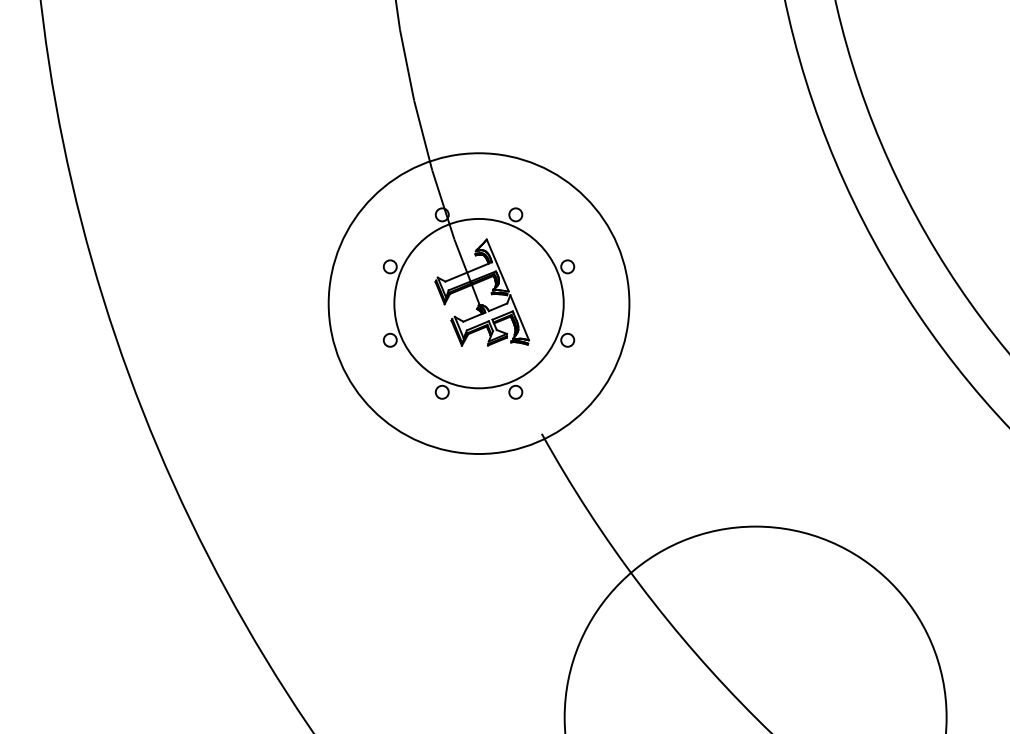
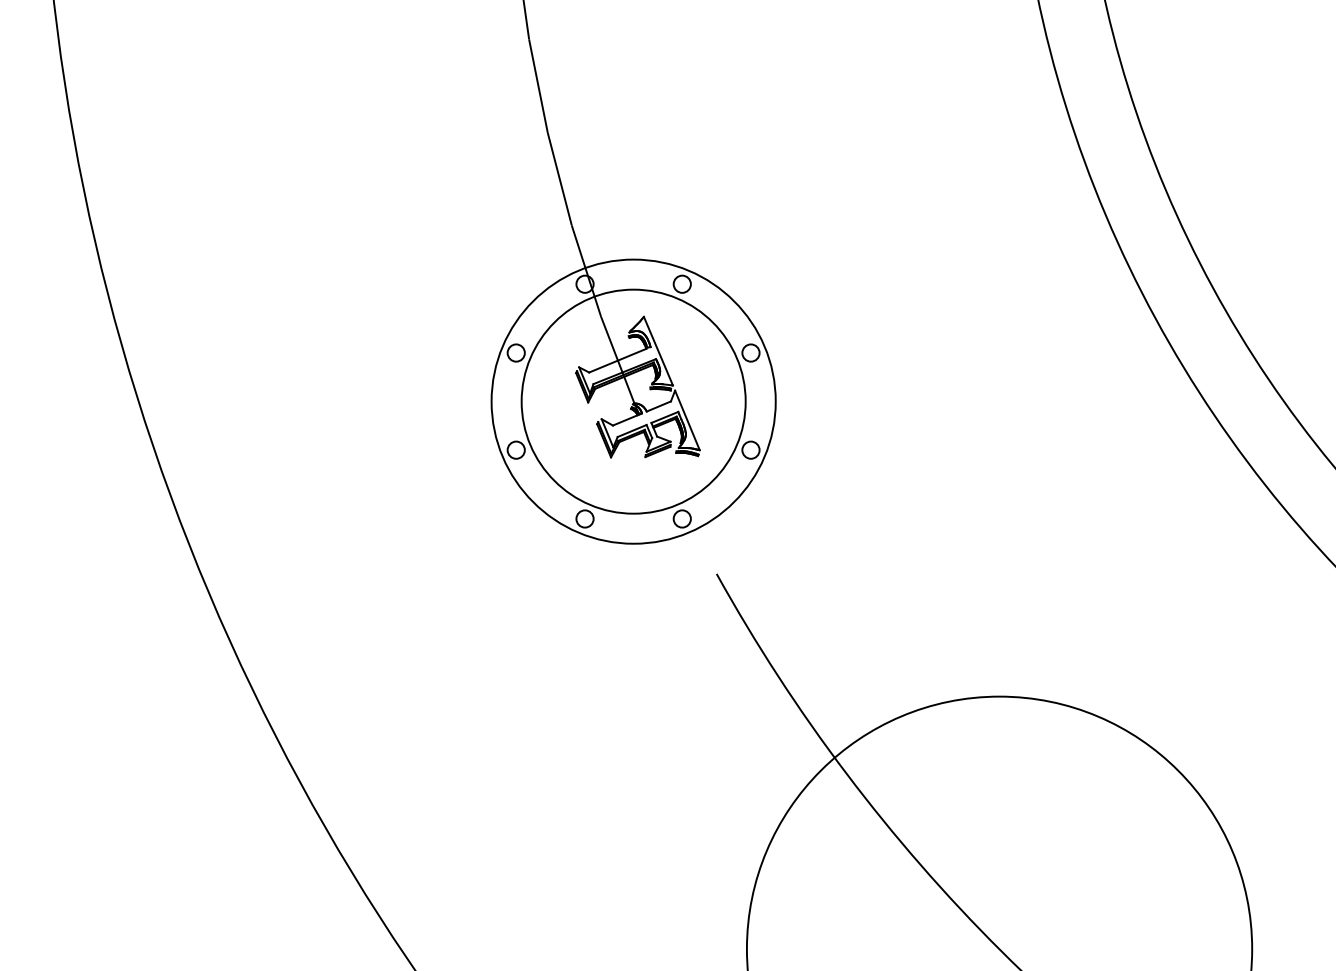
circle: (478, 303) -> (632, 401), size x0.71

